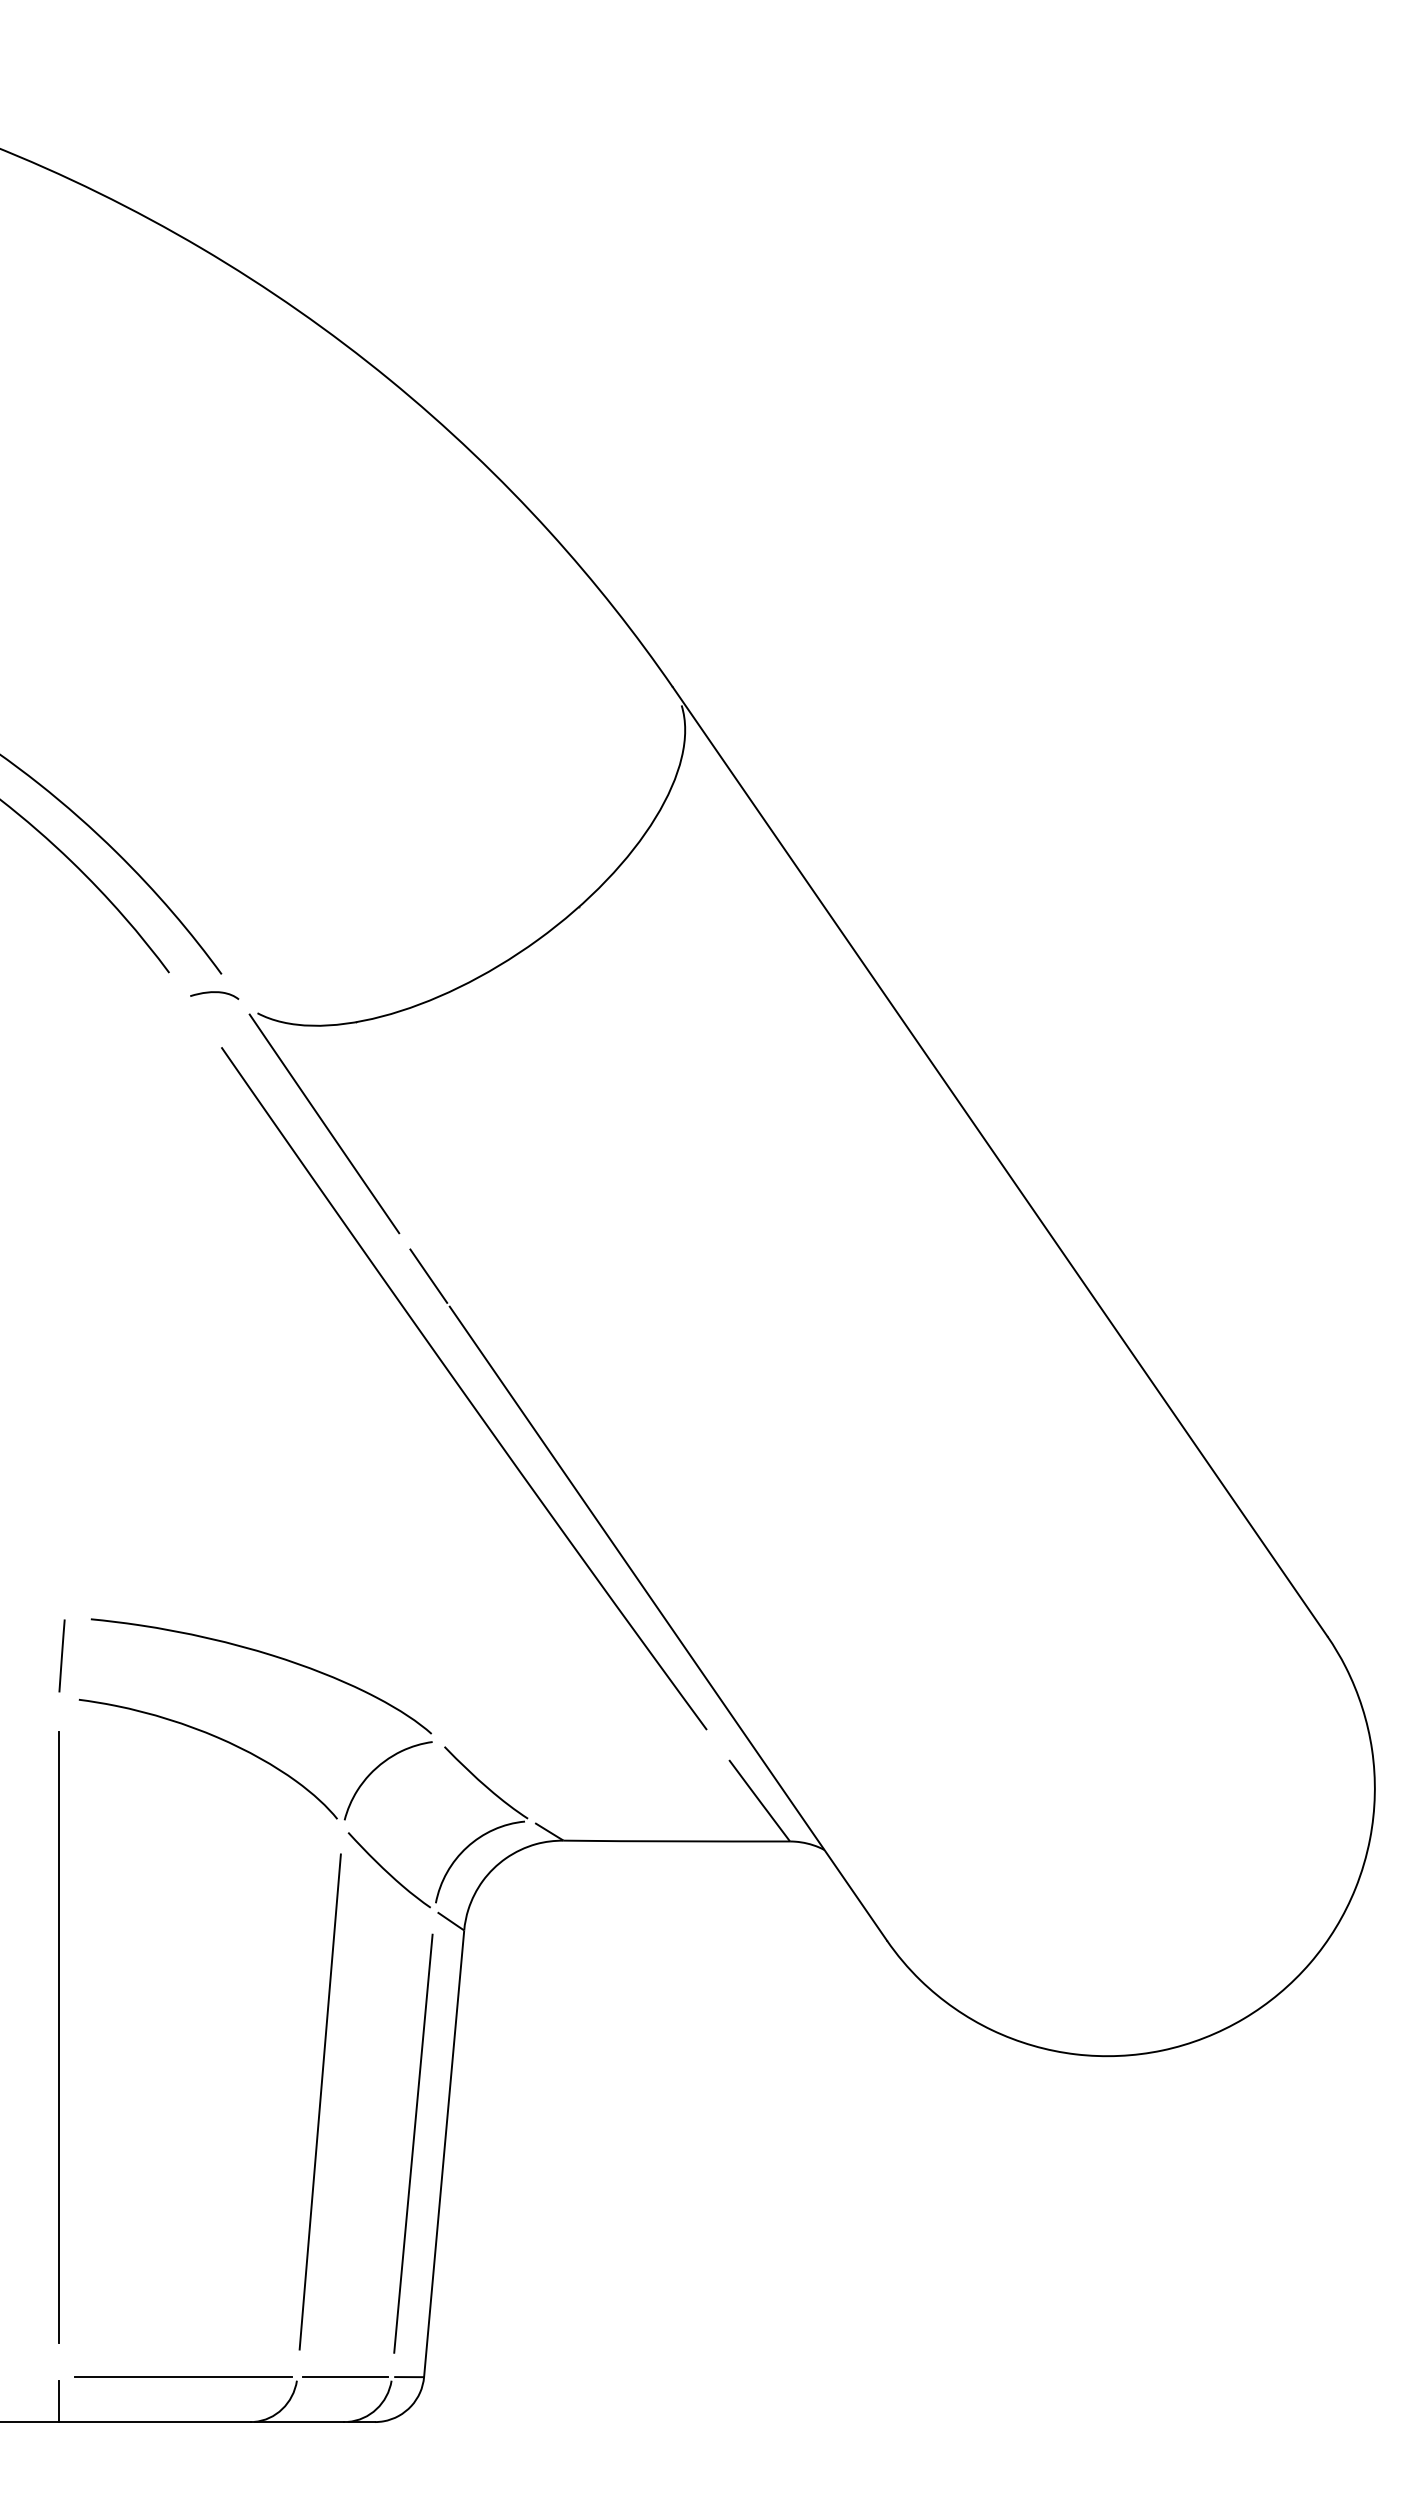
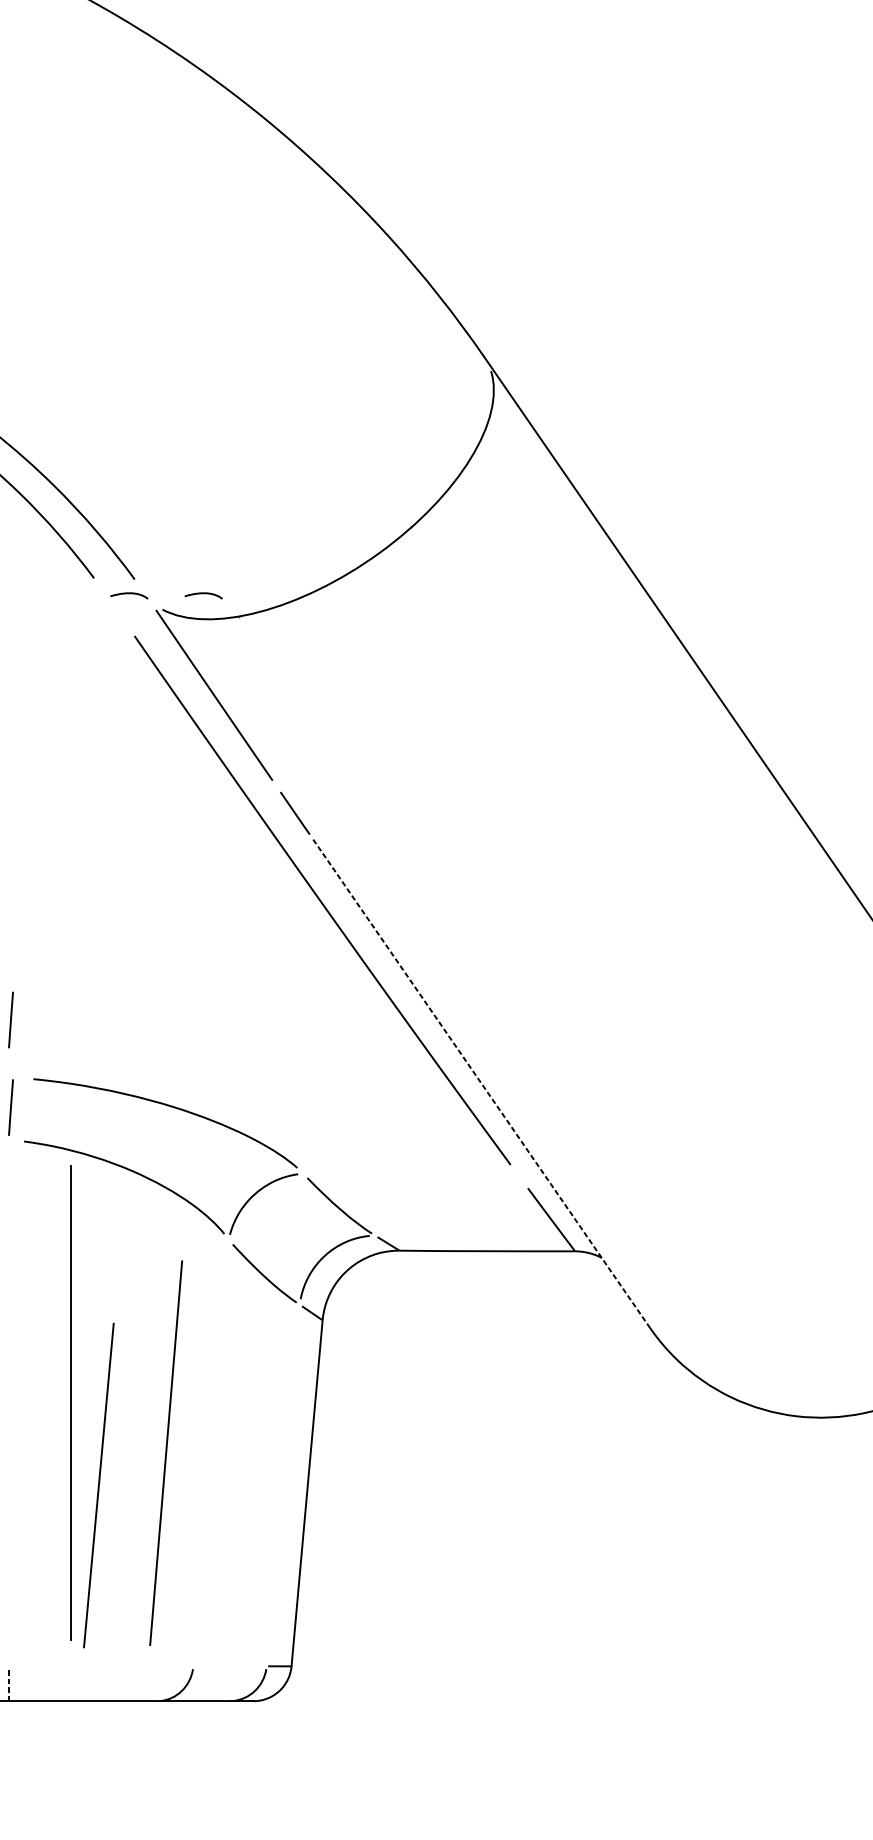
curve: (310, 993) -> (203, 594), added
line: (61, 1542) -> (10, 1019), added
line: (668, 1623) -> (480, 1082), solid -> dashed
line: (58, 2037) -> (70, 1403), moved
line: (319, 2101) -> (165, 1452), moved
line: (413, 2143) -> (98, 1485), moved
line: (183, 2377) -> (105, 1666), removed
line: (344, 2377) -> (229, 1666), removed
line: (59, 2401) -> (9, 1685), solid -> dashed

